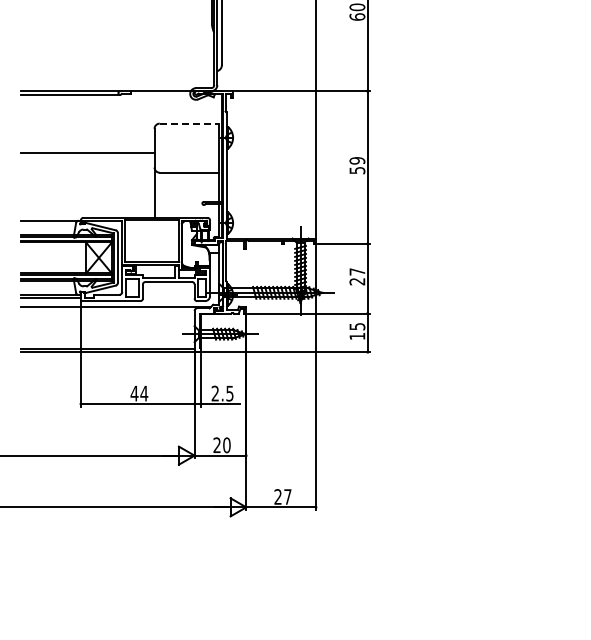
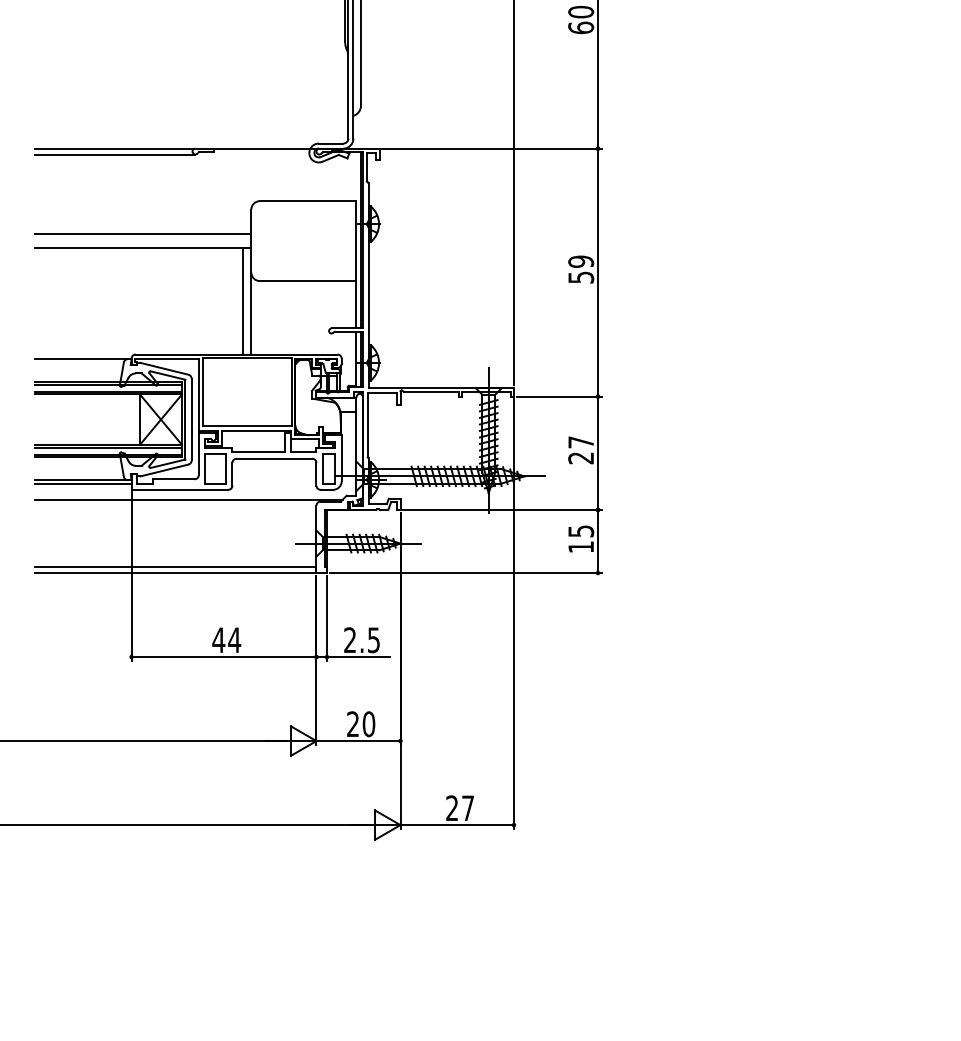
line: (189, 123) -> (308, 201), dashed -> solid
line: (87, 143) -> (142, 233), added
line: (149, 184) -> (243, 300), added

